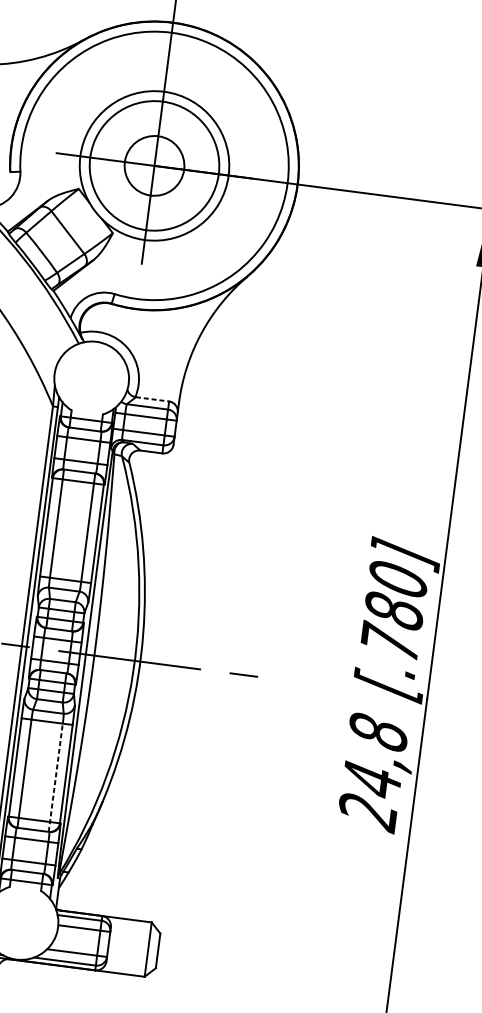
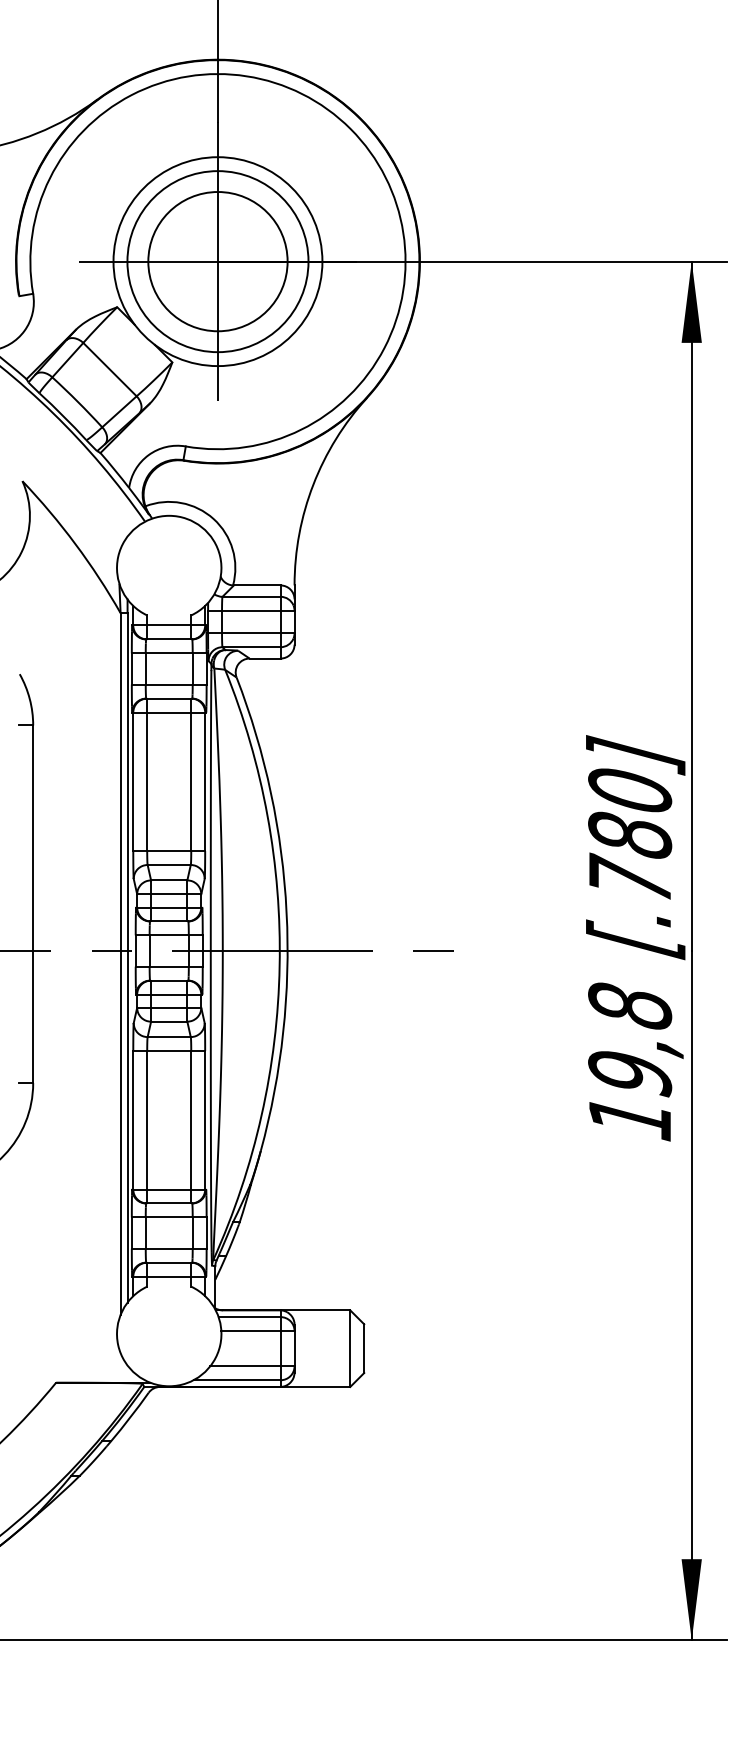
circle: (154, 165) -> (217, 261), size x1.67
line: (152, 399) -> (257, 585), dashed -> solid
line: (56, 777) -> (191, 1126), dashed -> solid
text: (370, 797) -> (630, 1097), 24,8 -> 19,8

